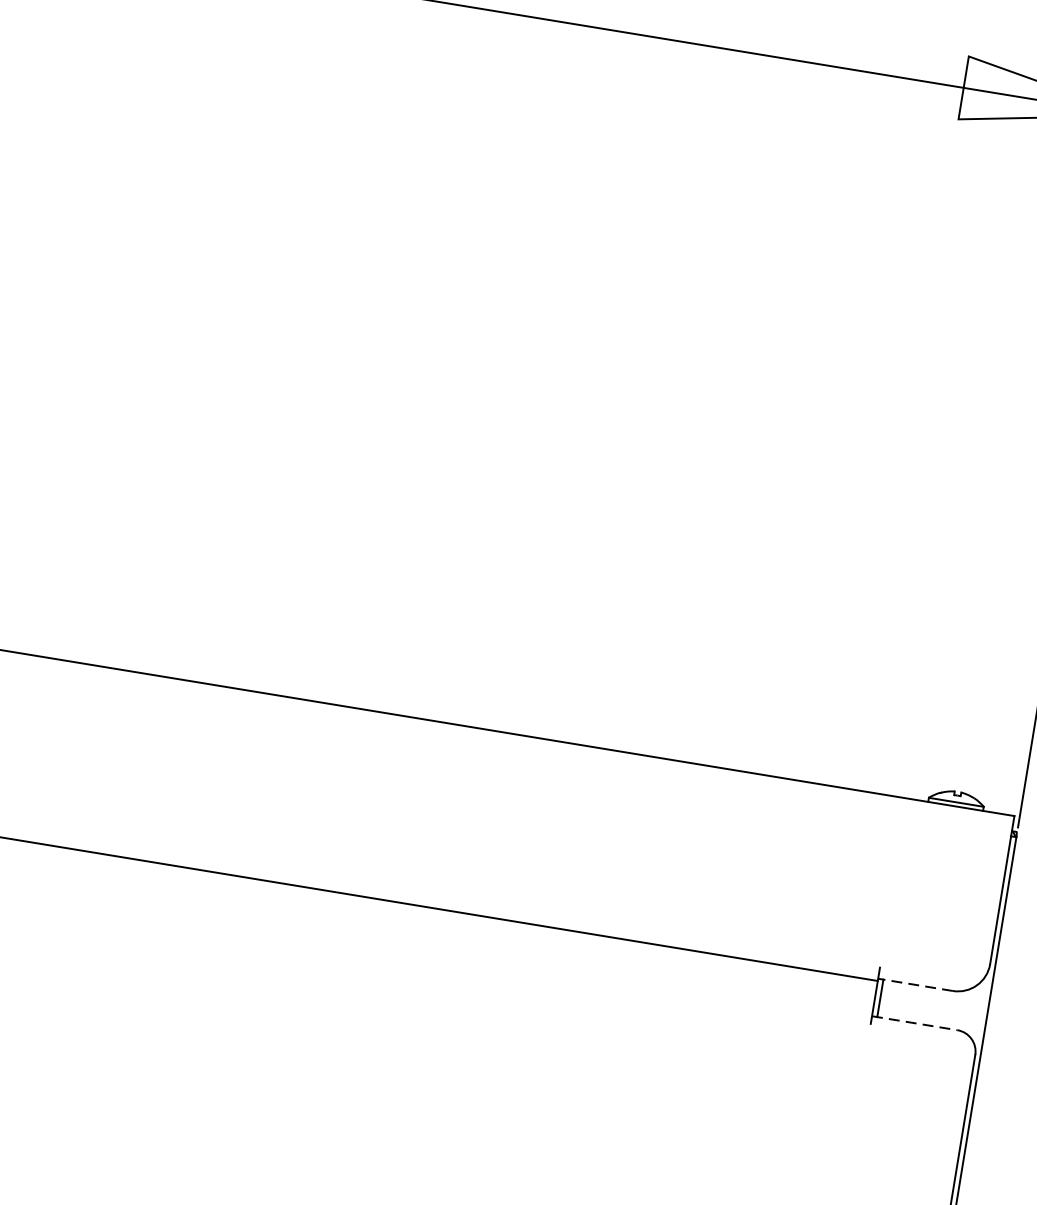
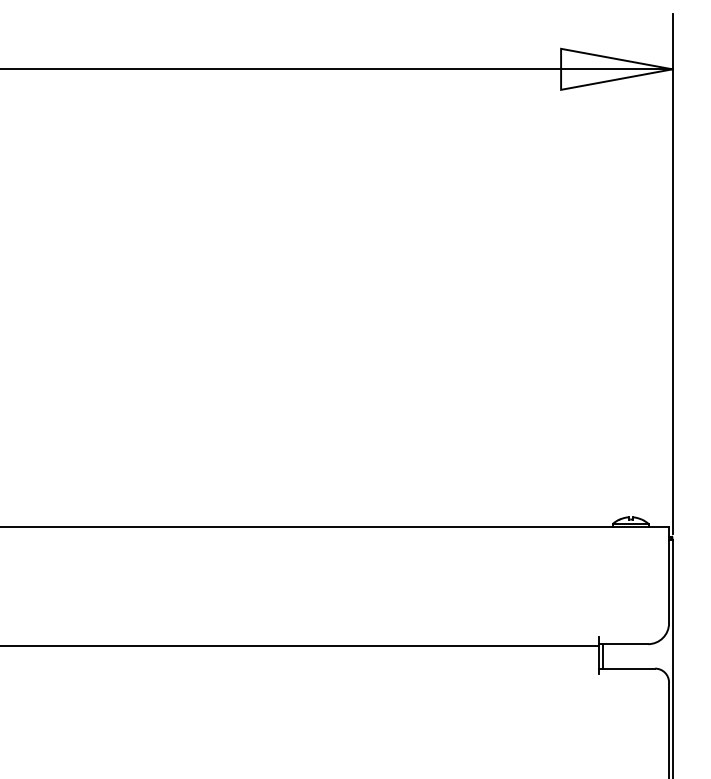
line: (914, 985) -> (623, 644), dashed -> solid
line: (915, 1023) -> (627, 668), dashed -> solid

